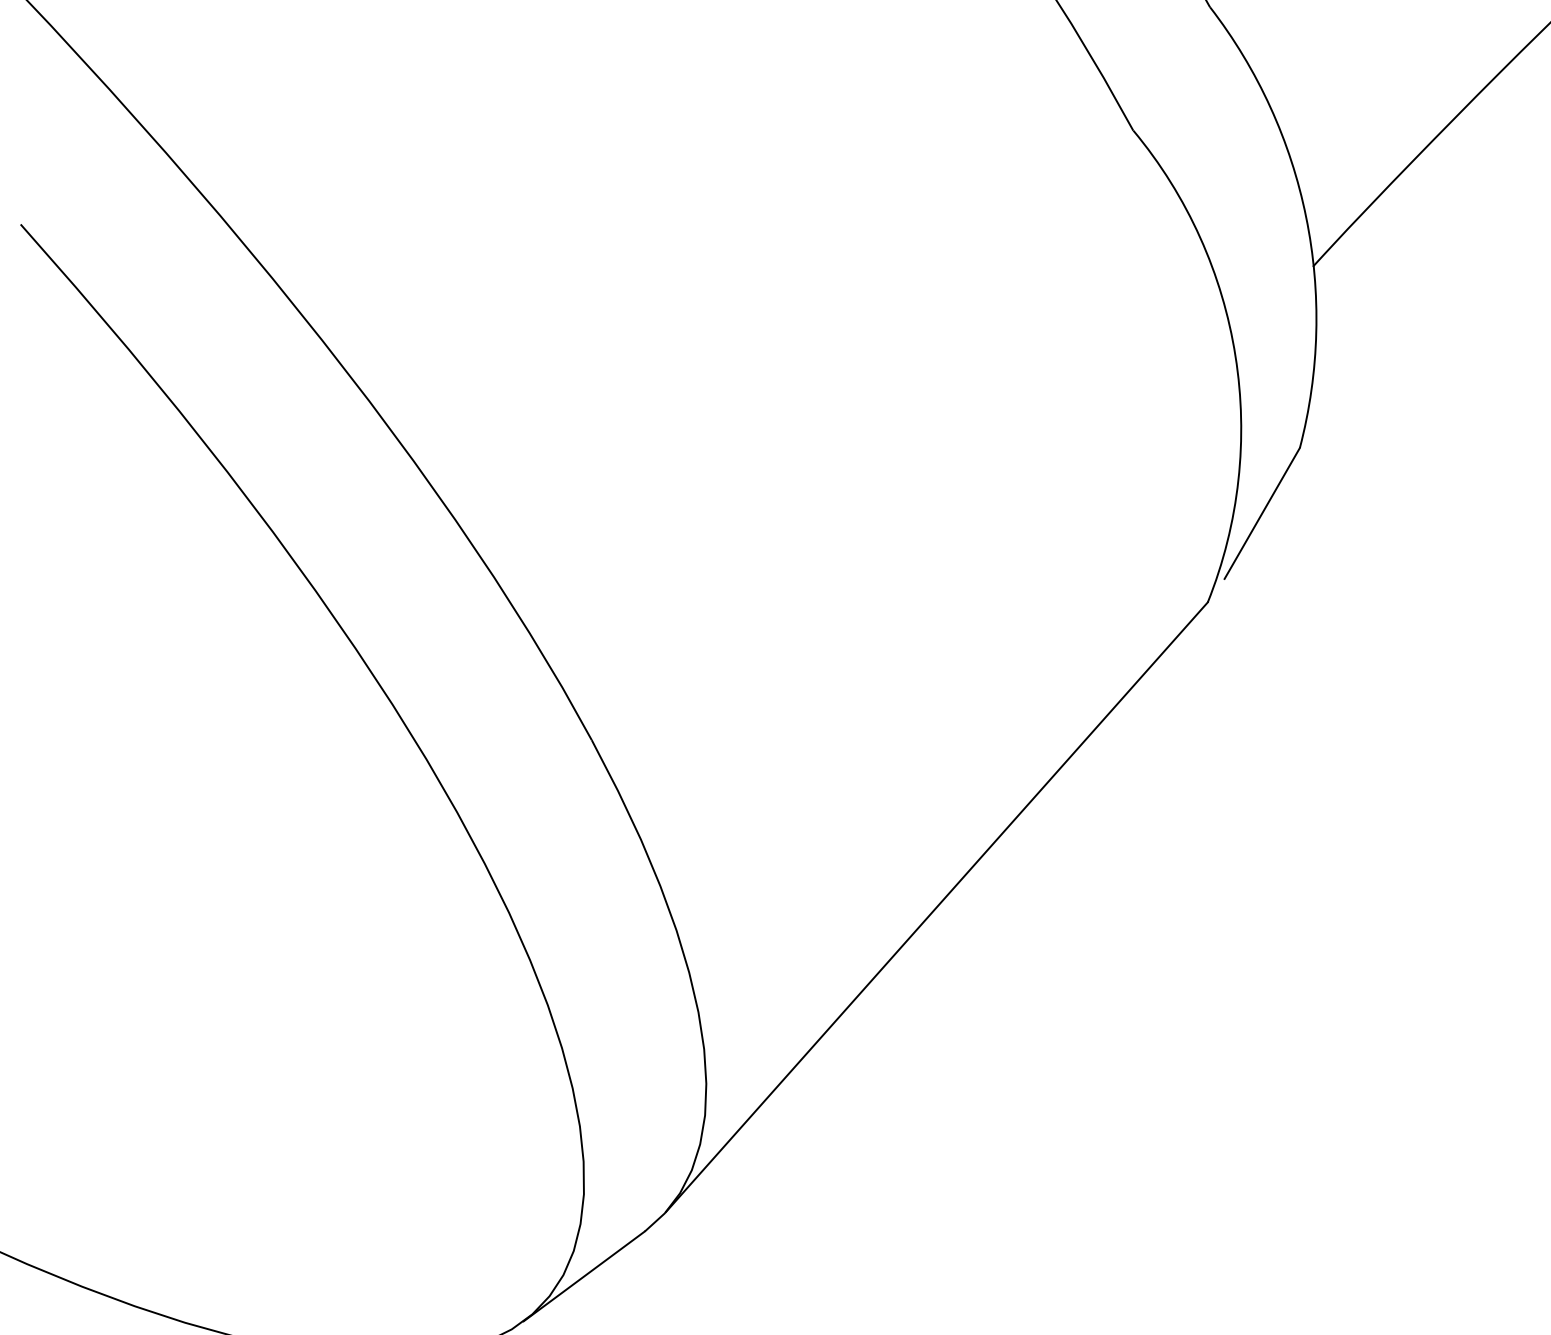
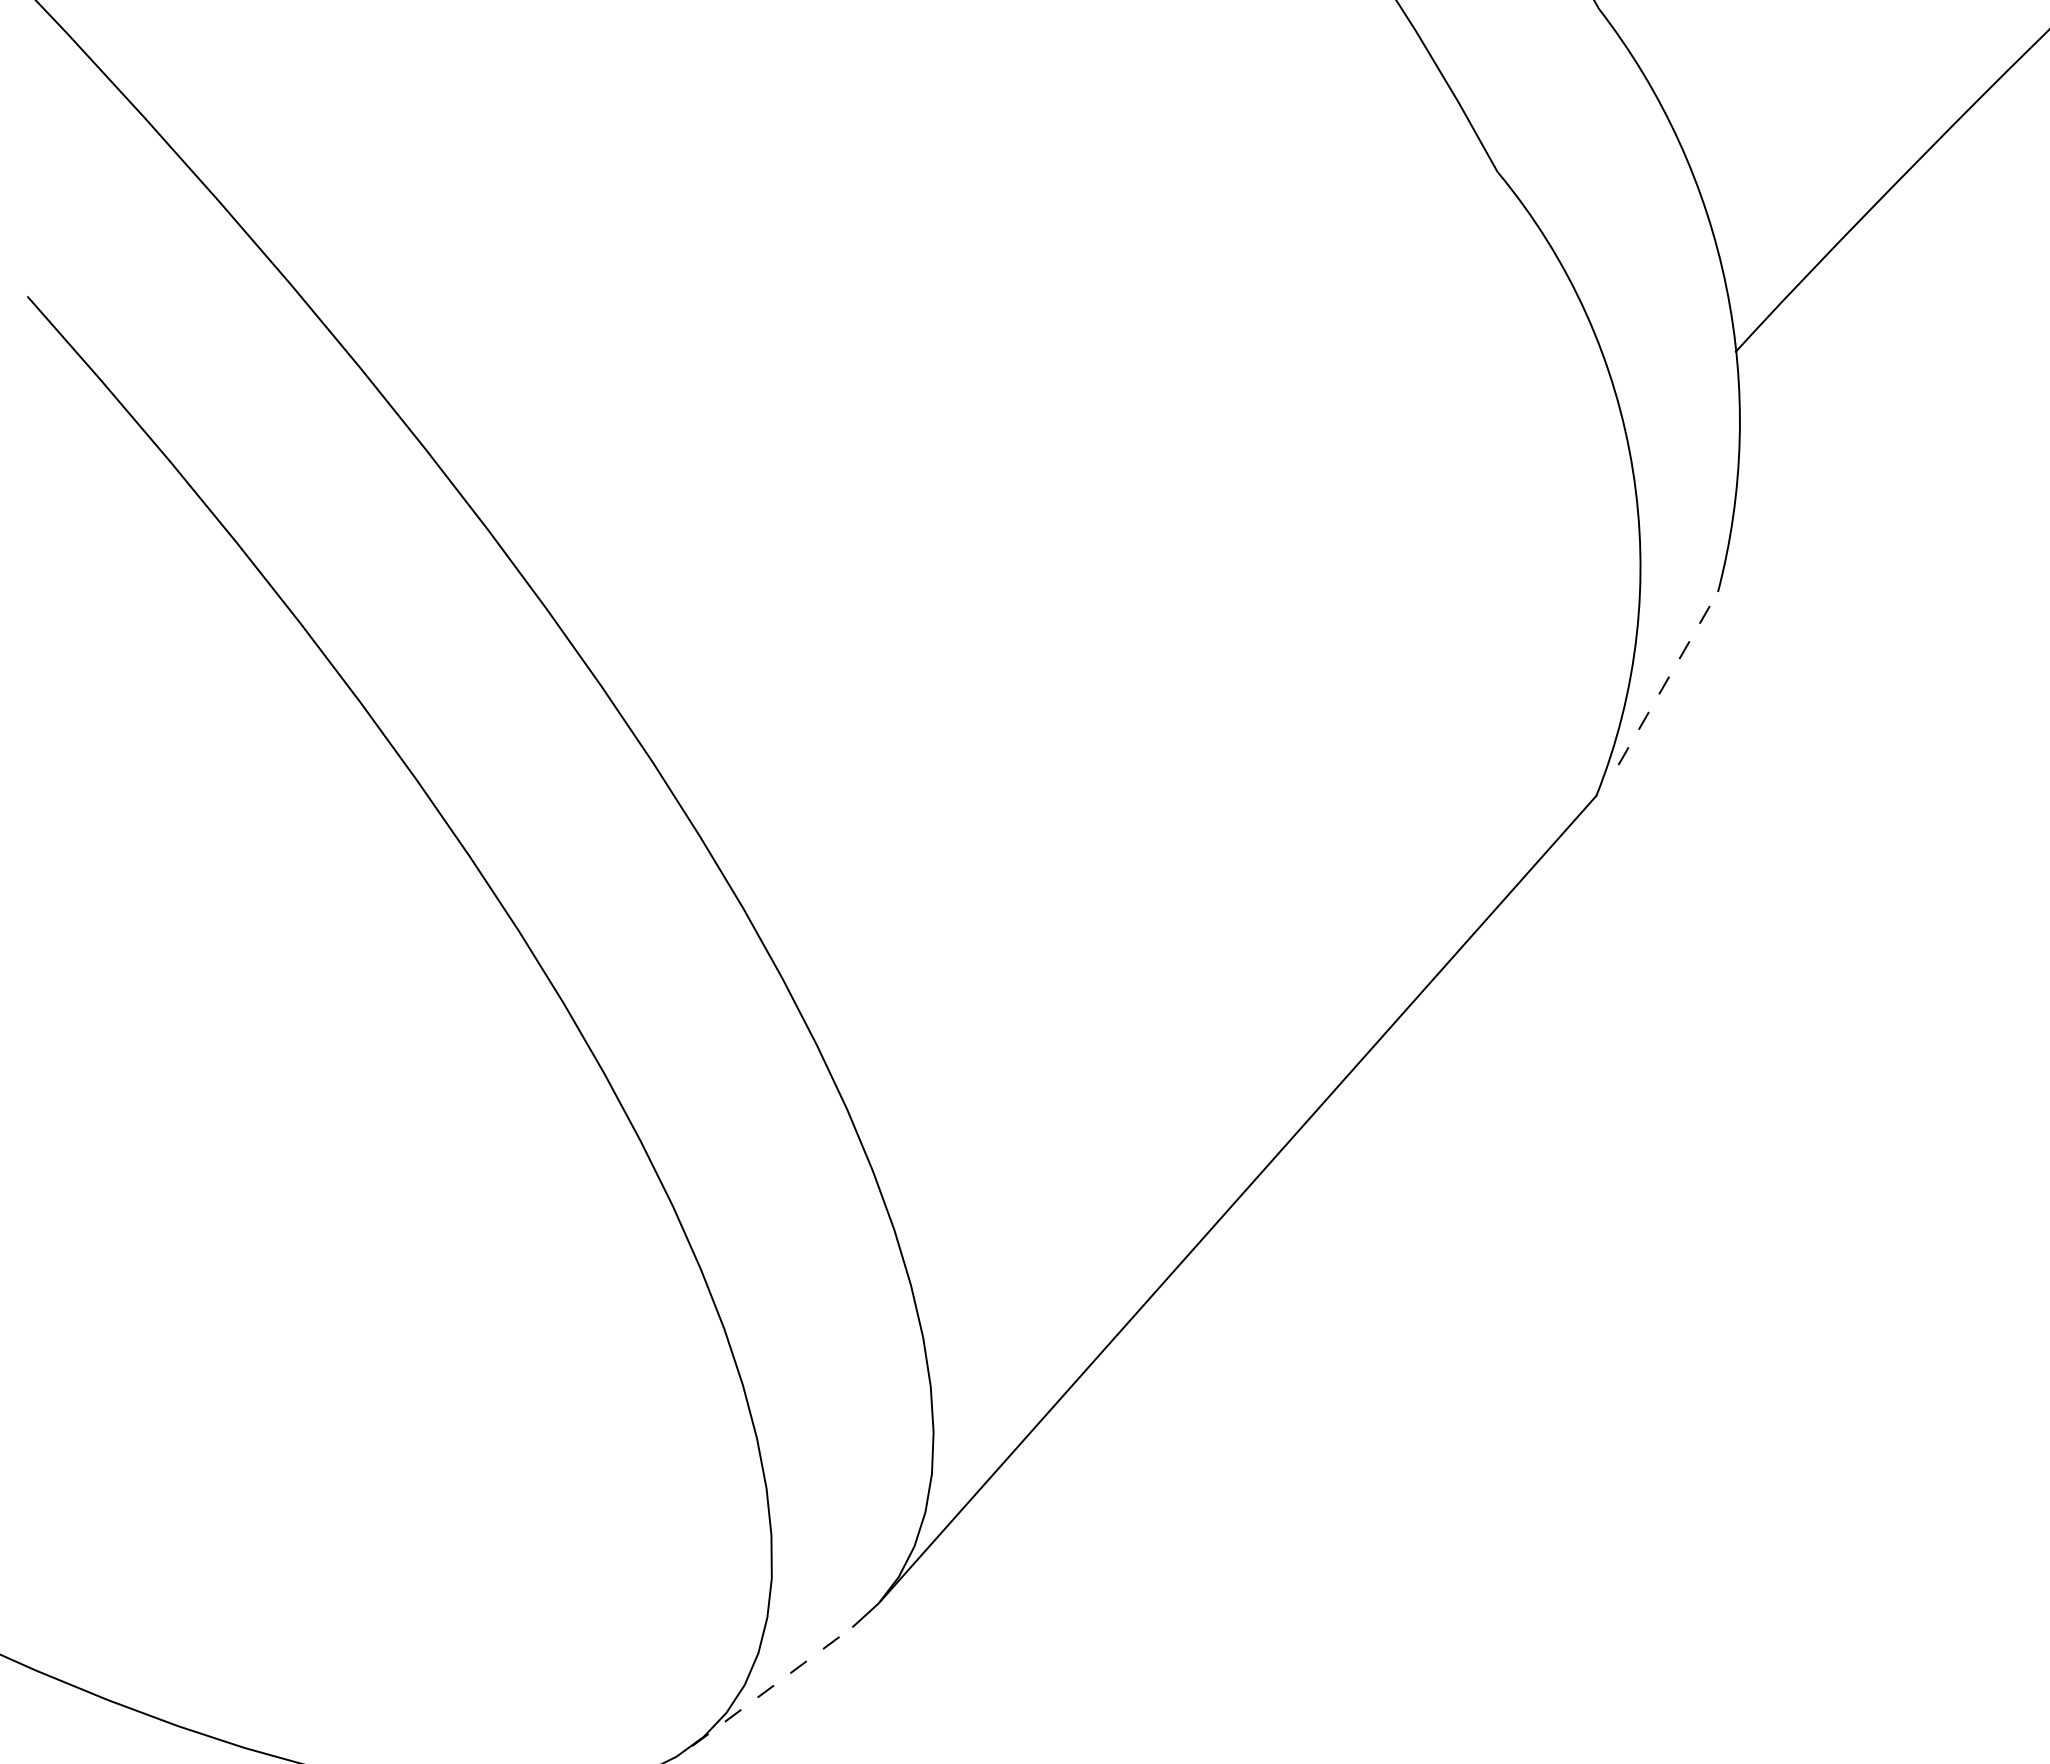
line: (1262, 513) -> (1668, 678), solid -> dashed
line: (584, 1276) -> (772, 1686), solid -> dashed

